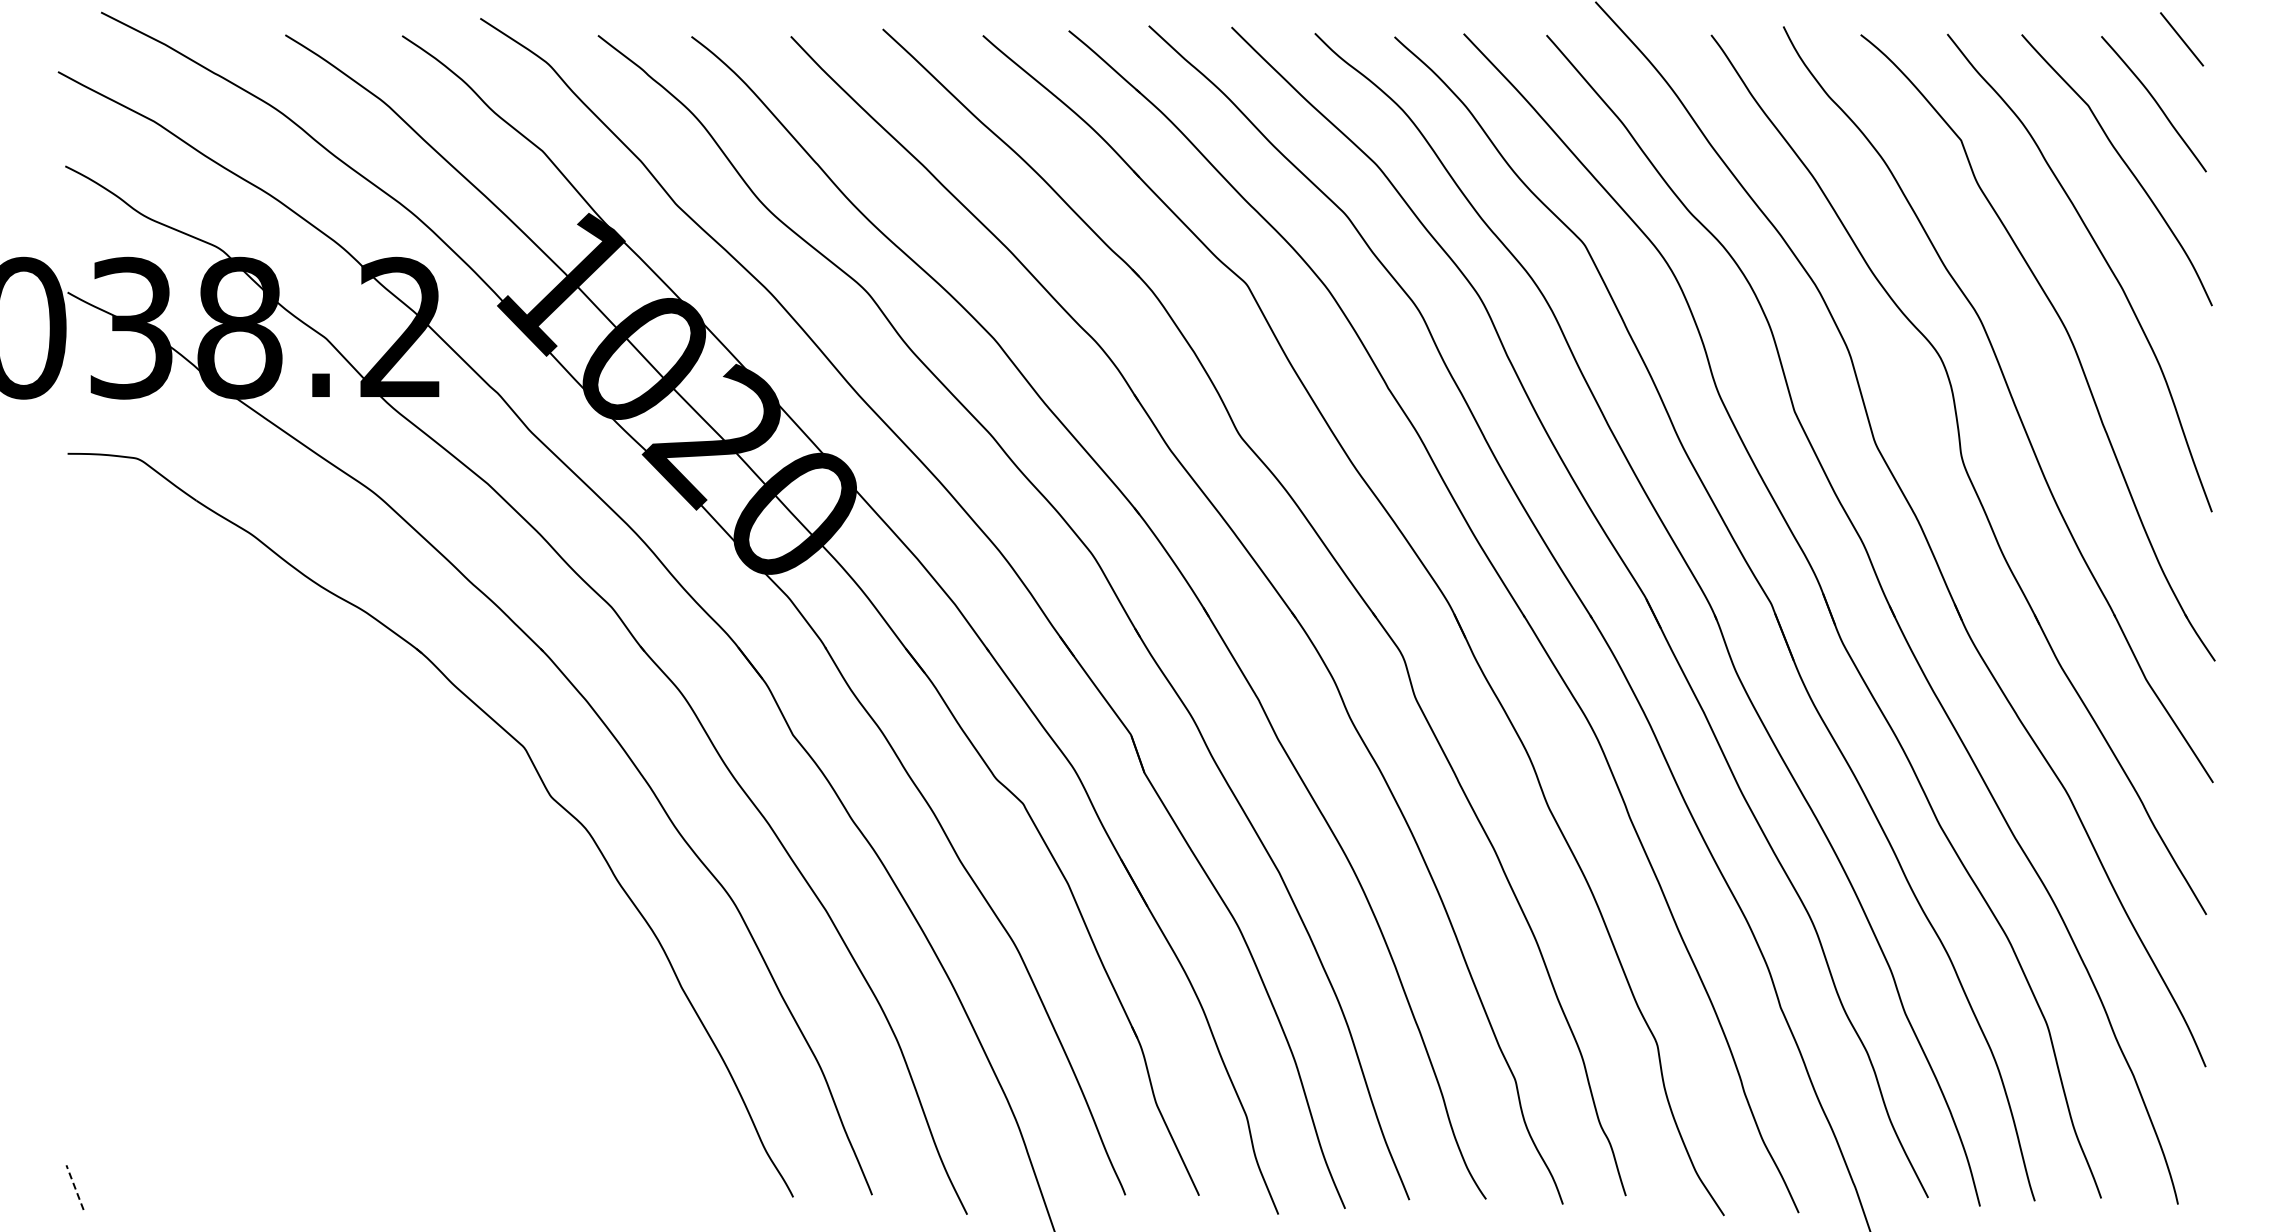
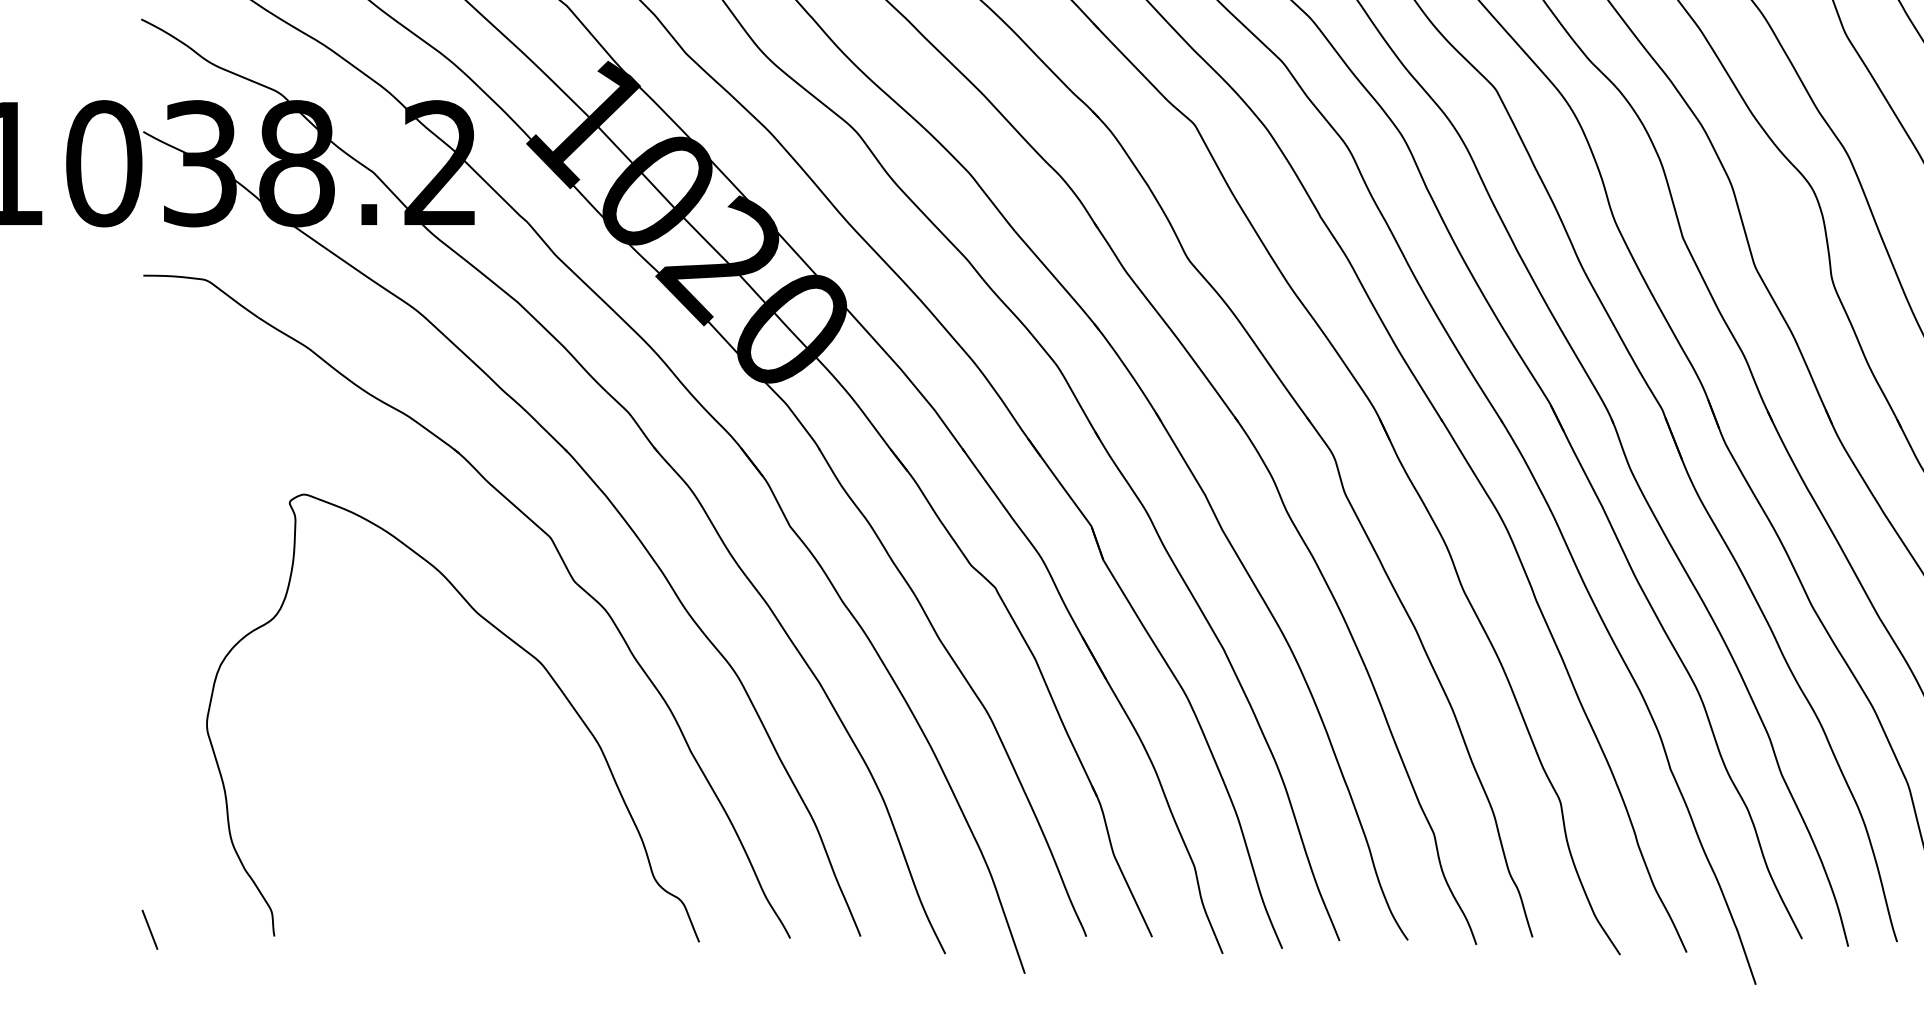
curve: (482, 865) -> (513, 642), added
line: (75, 1187) -> (150, 929), dashed -> solid

